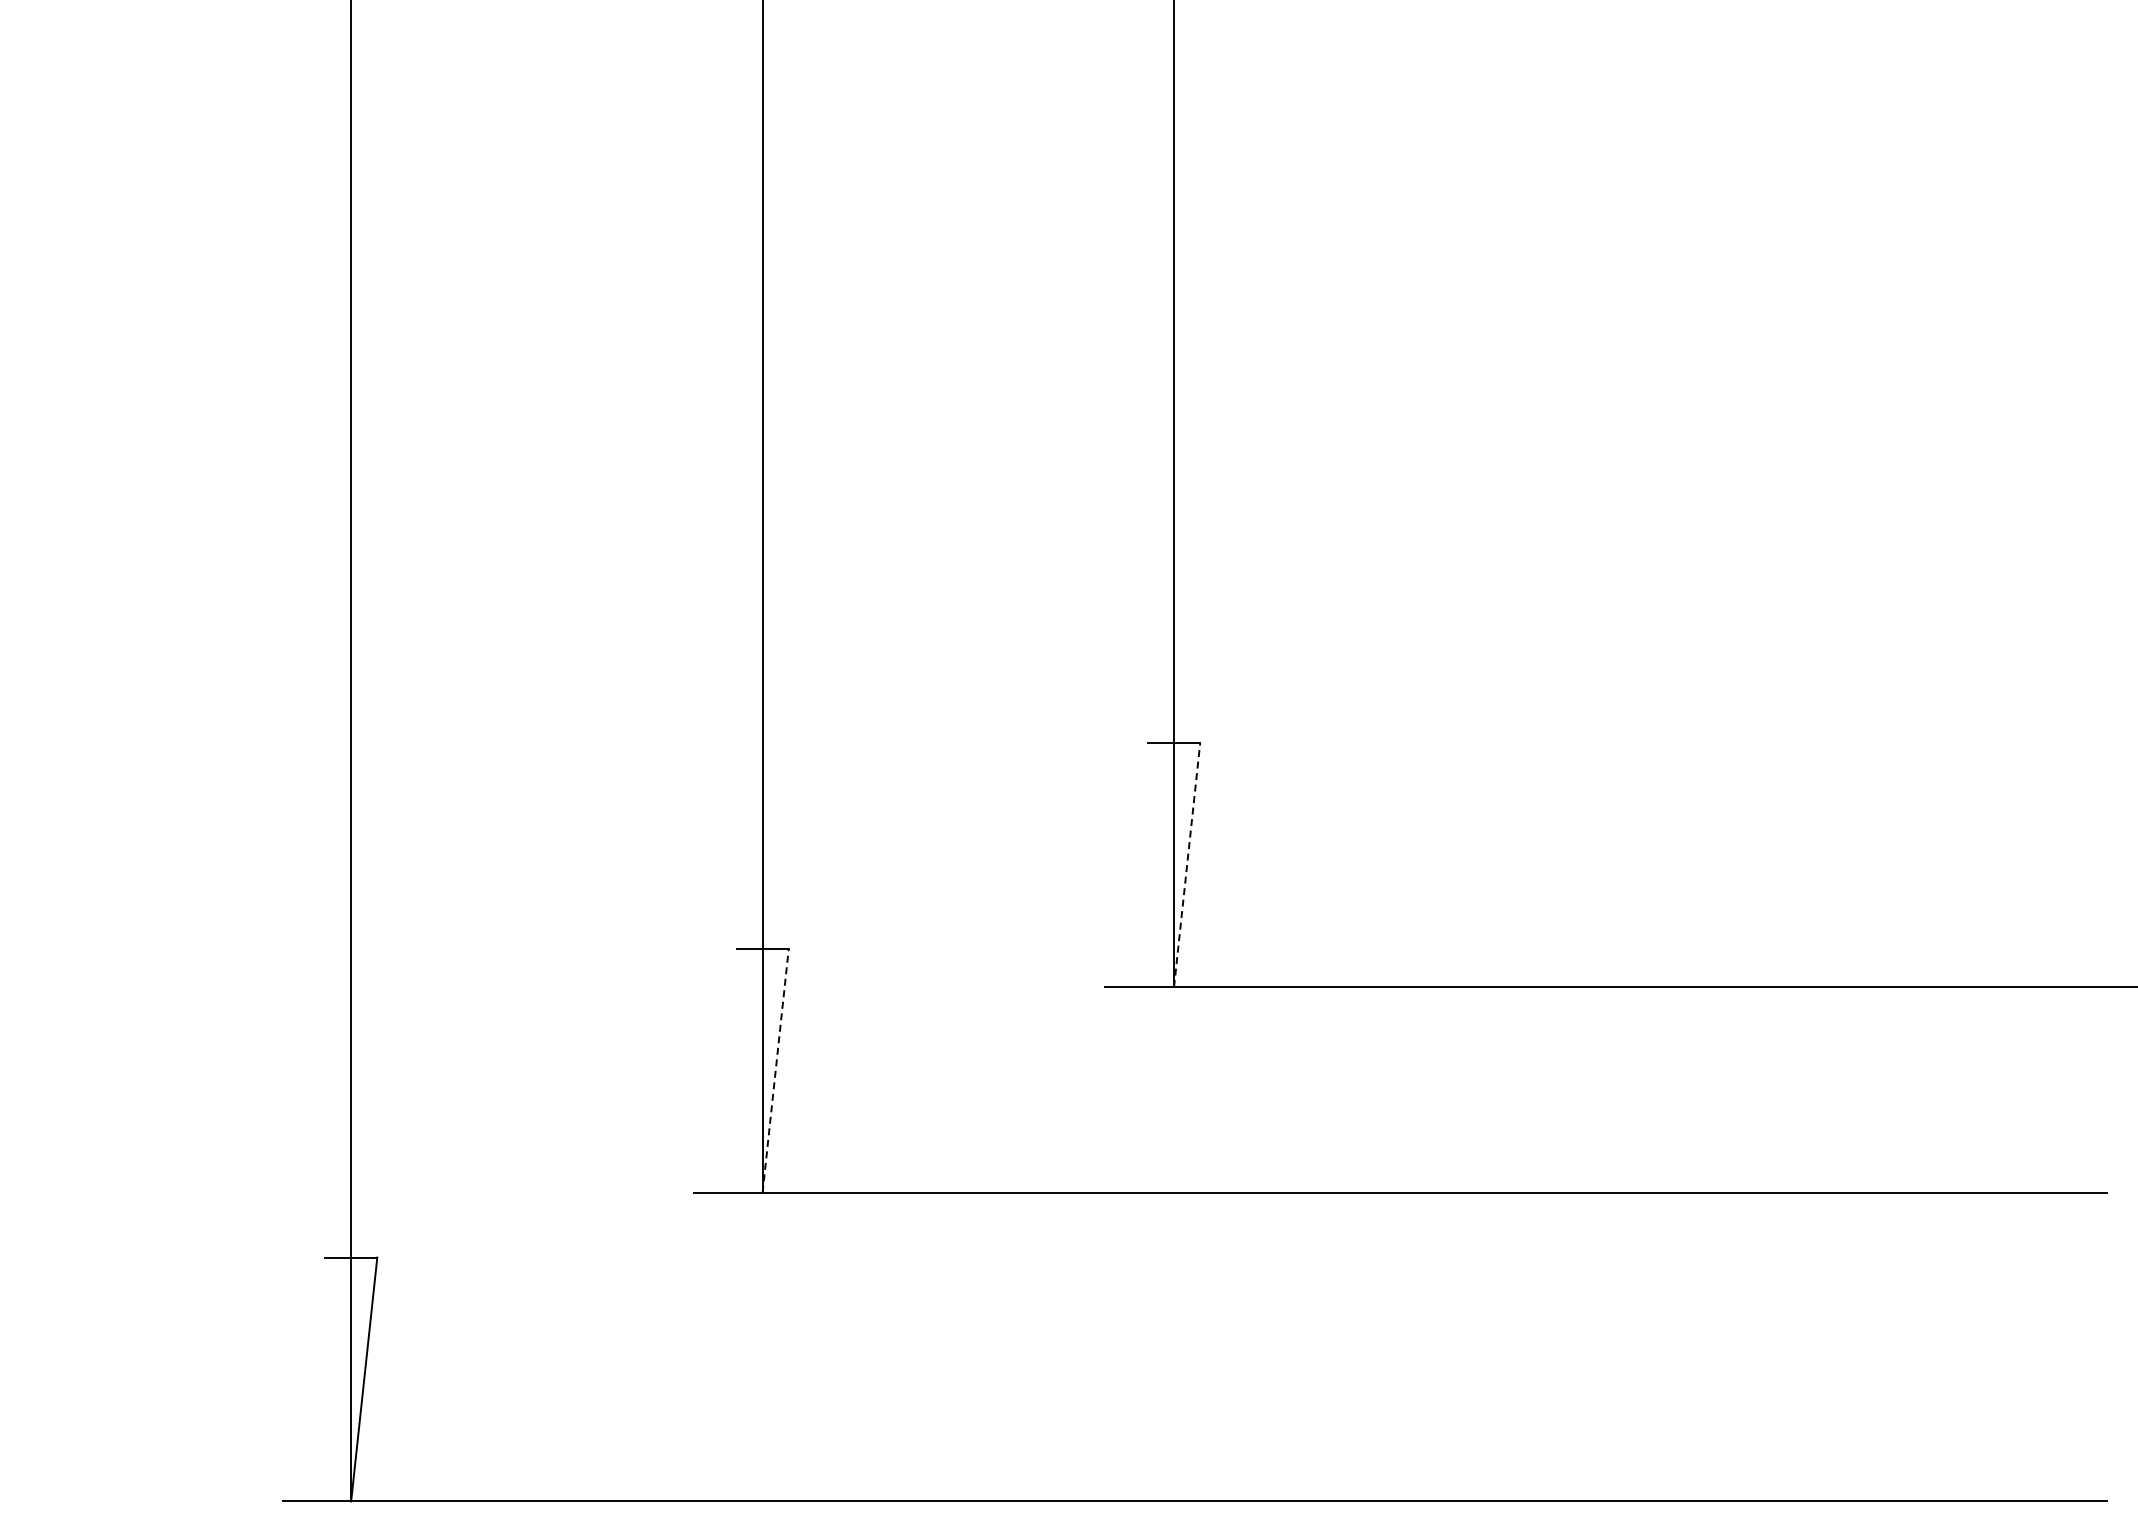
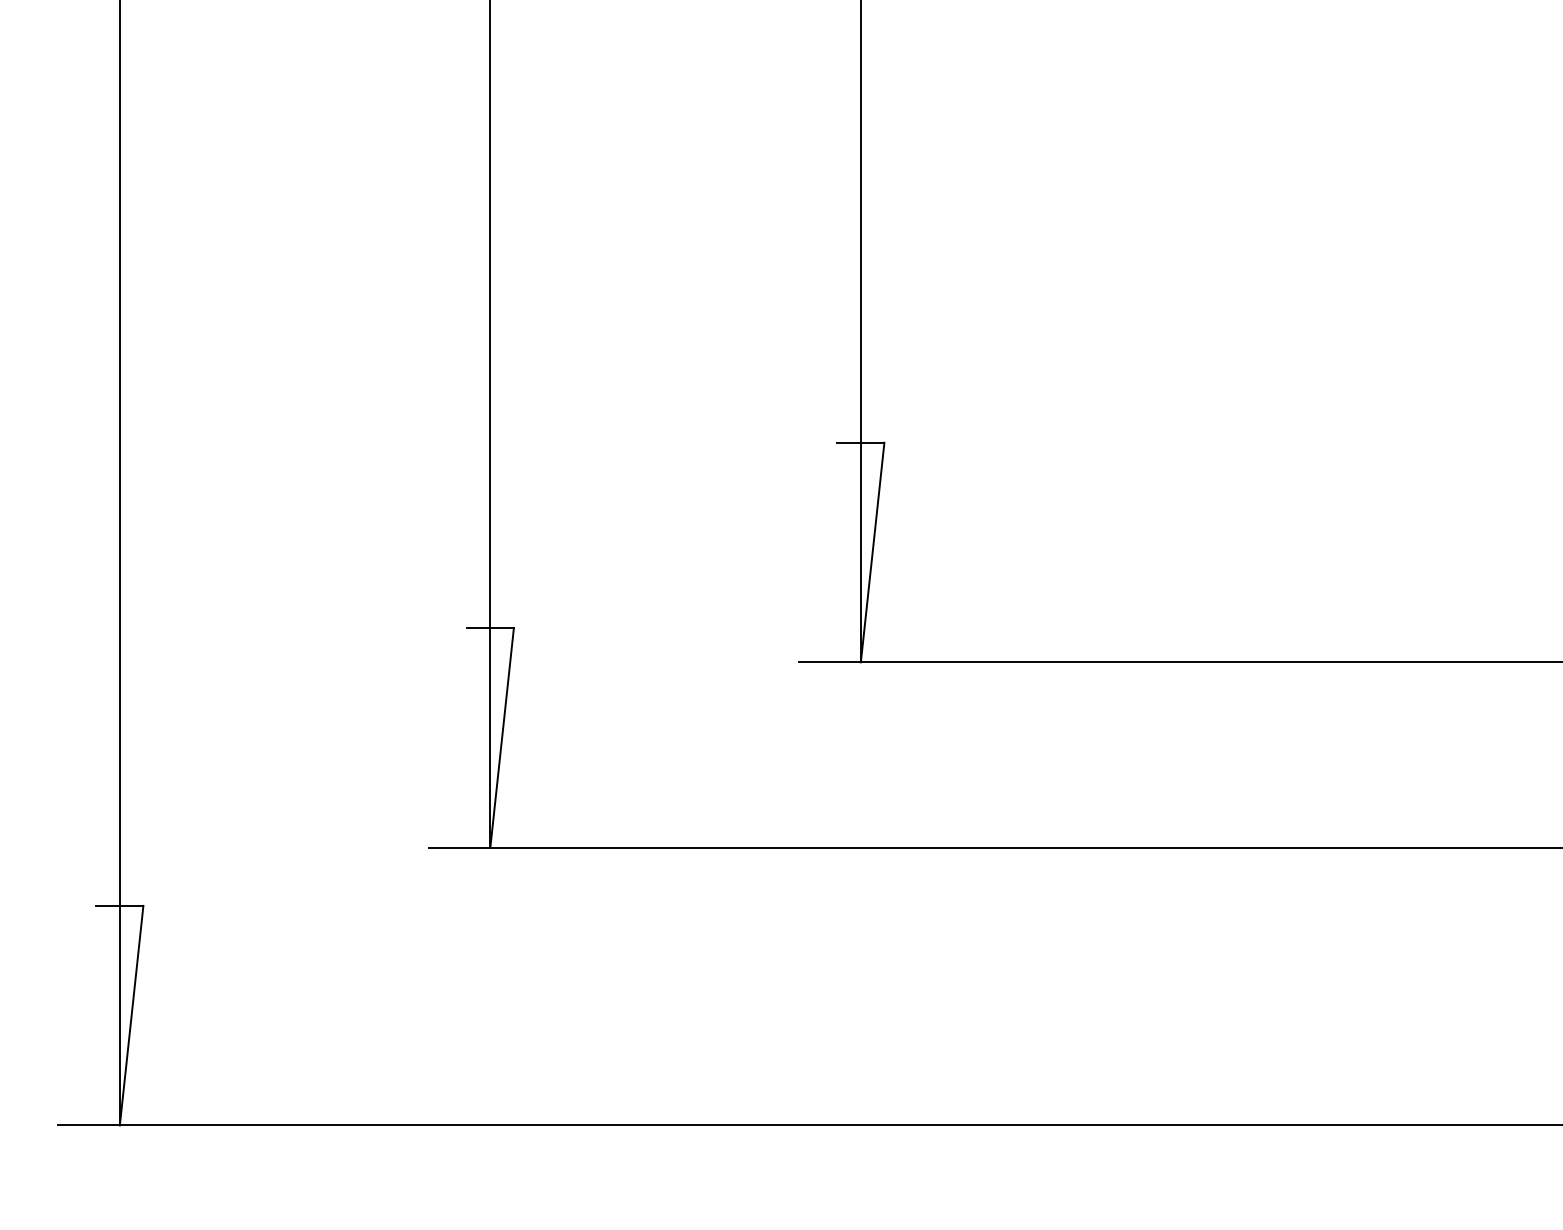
line: (1187, 865) -> (872, 552), dashed -> solid
line: (775, 1070) -> (501, 737), dashed -> solid

